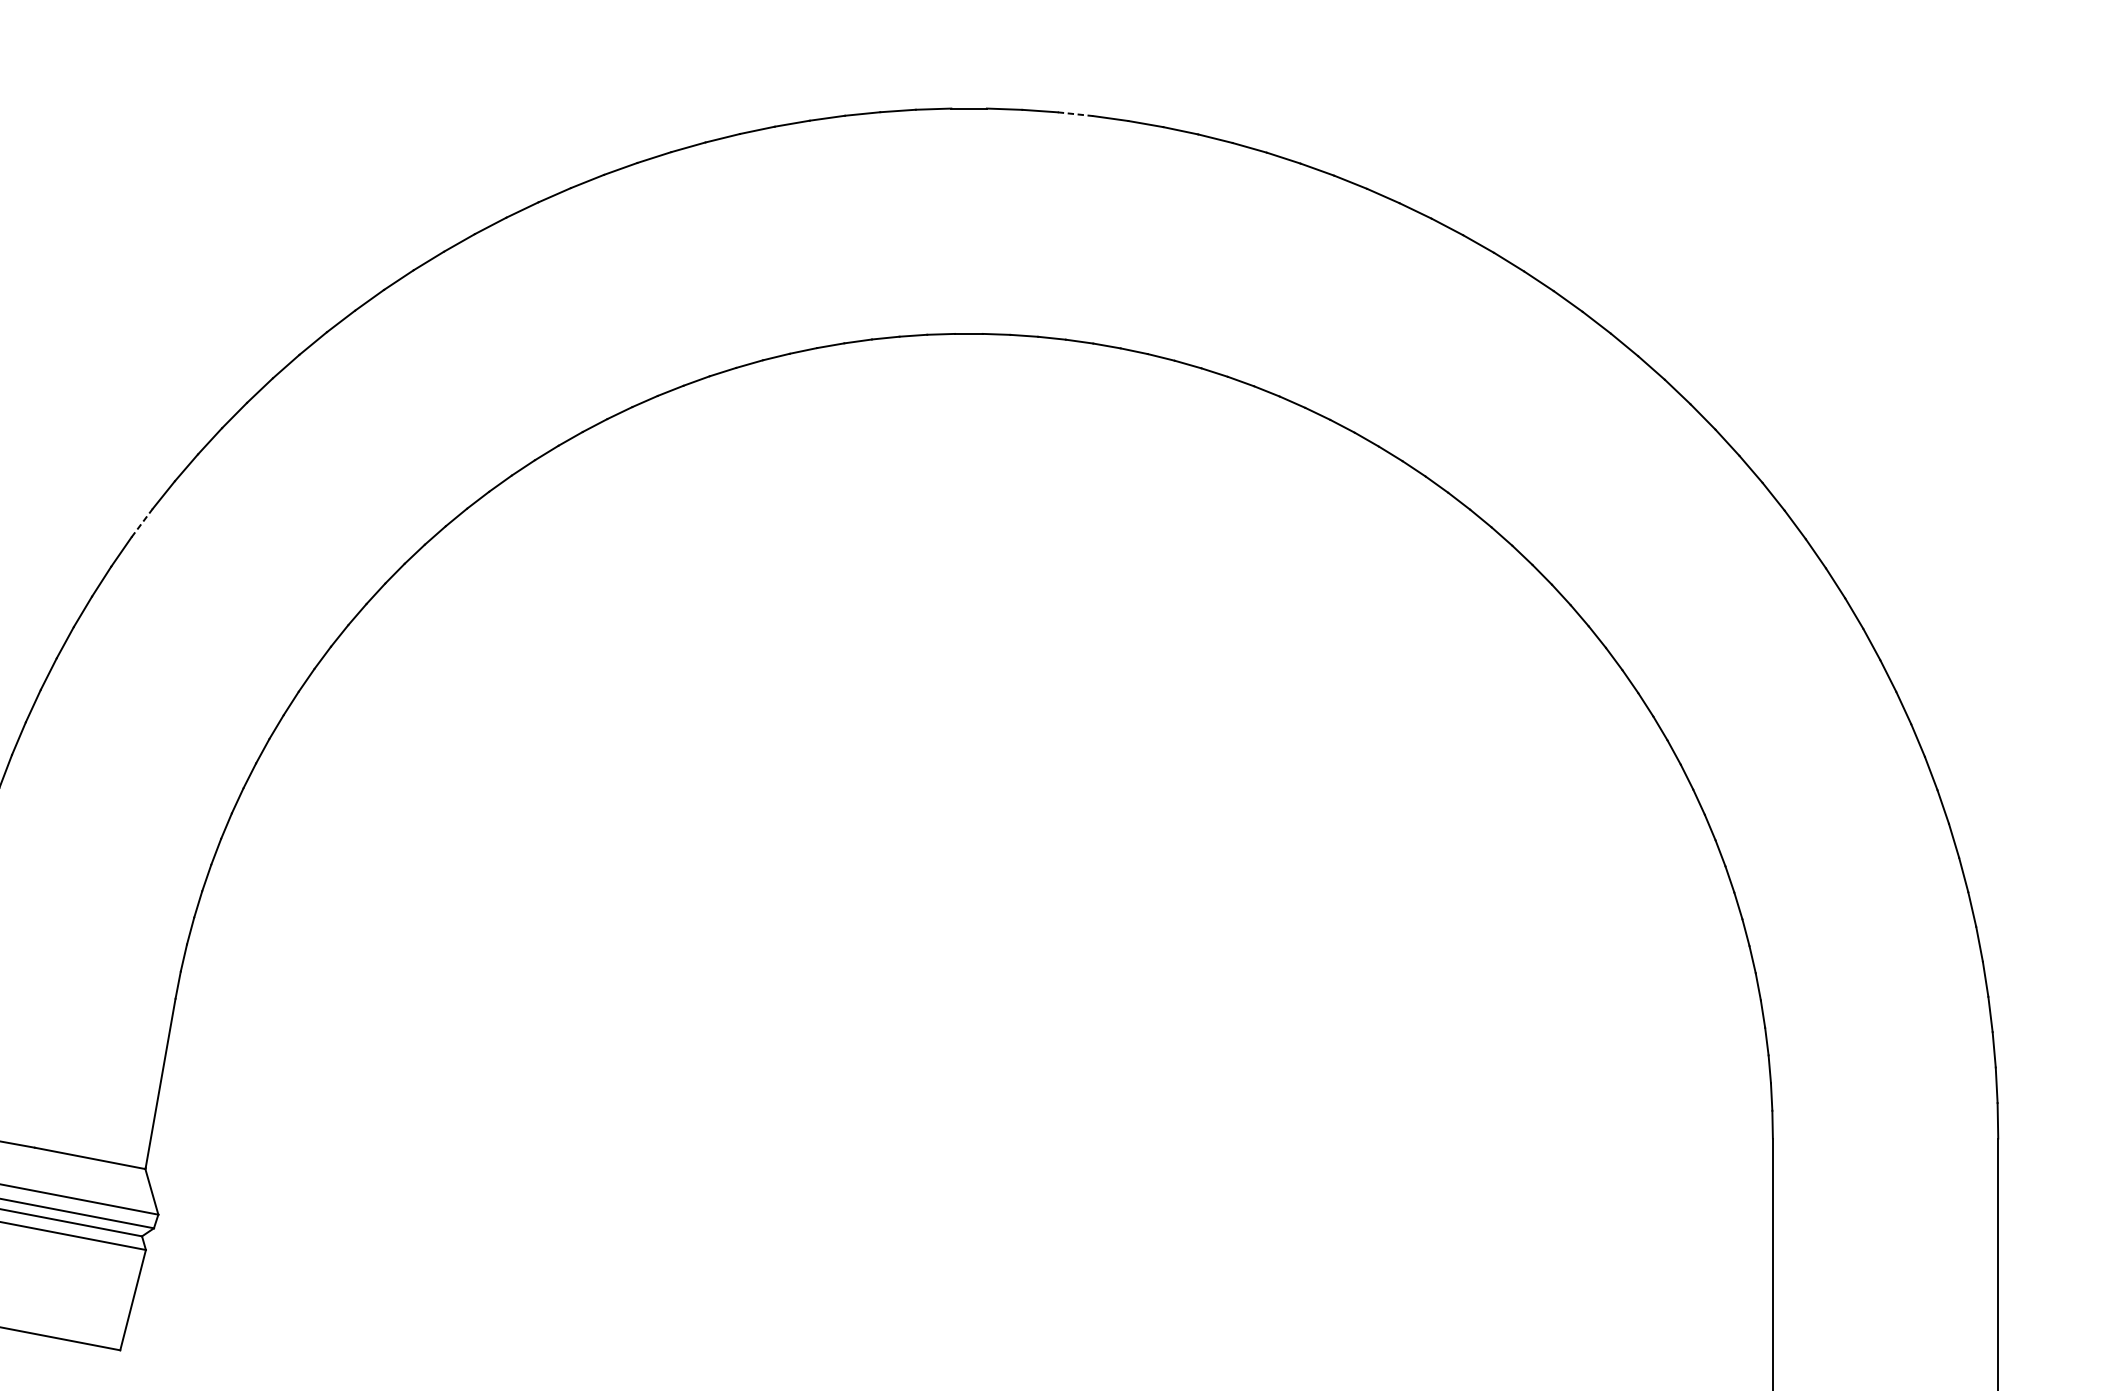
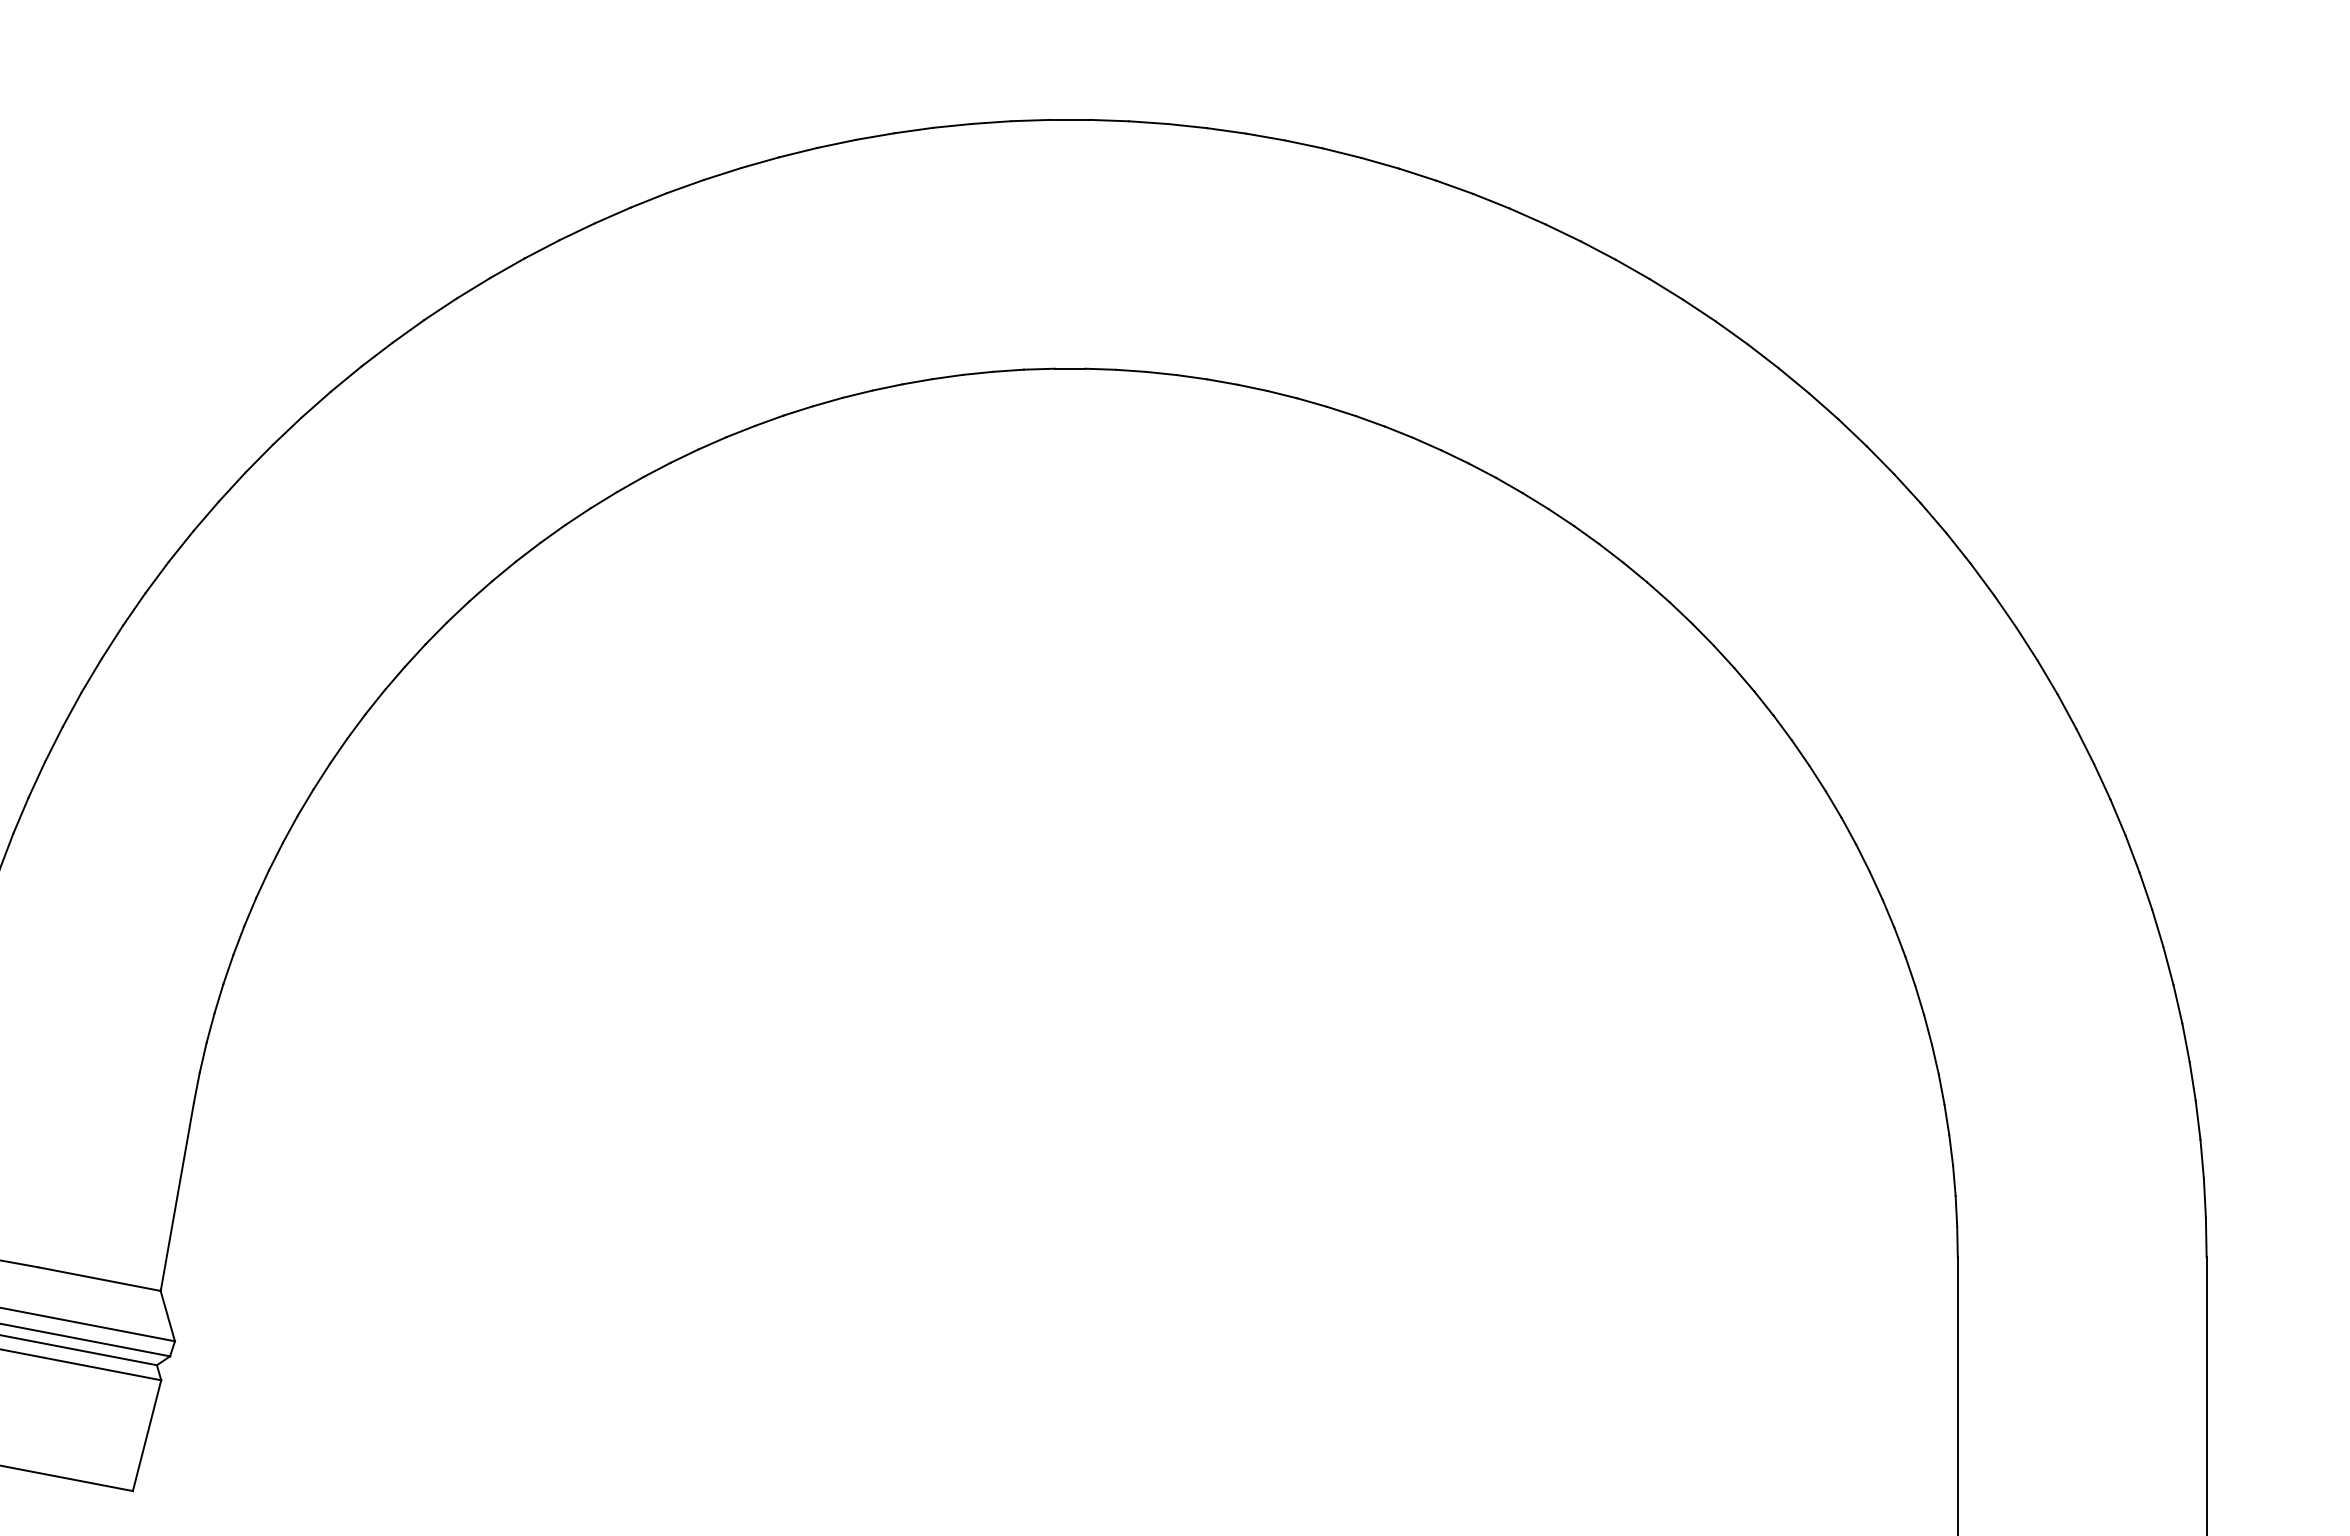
line: (1075, 114) -> (1187, 126), dashed -> solid
line: (141, 522) -> (156, 577), dashed -> solid

